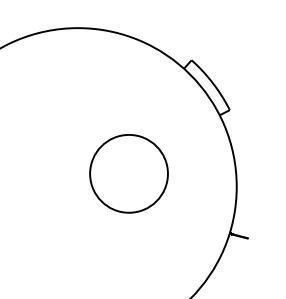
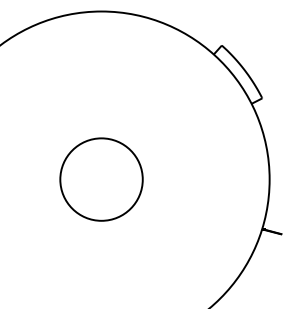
circle: (128, 173) -> (100, 179), moved

